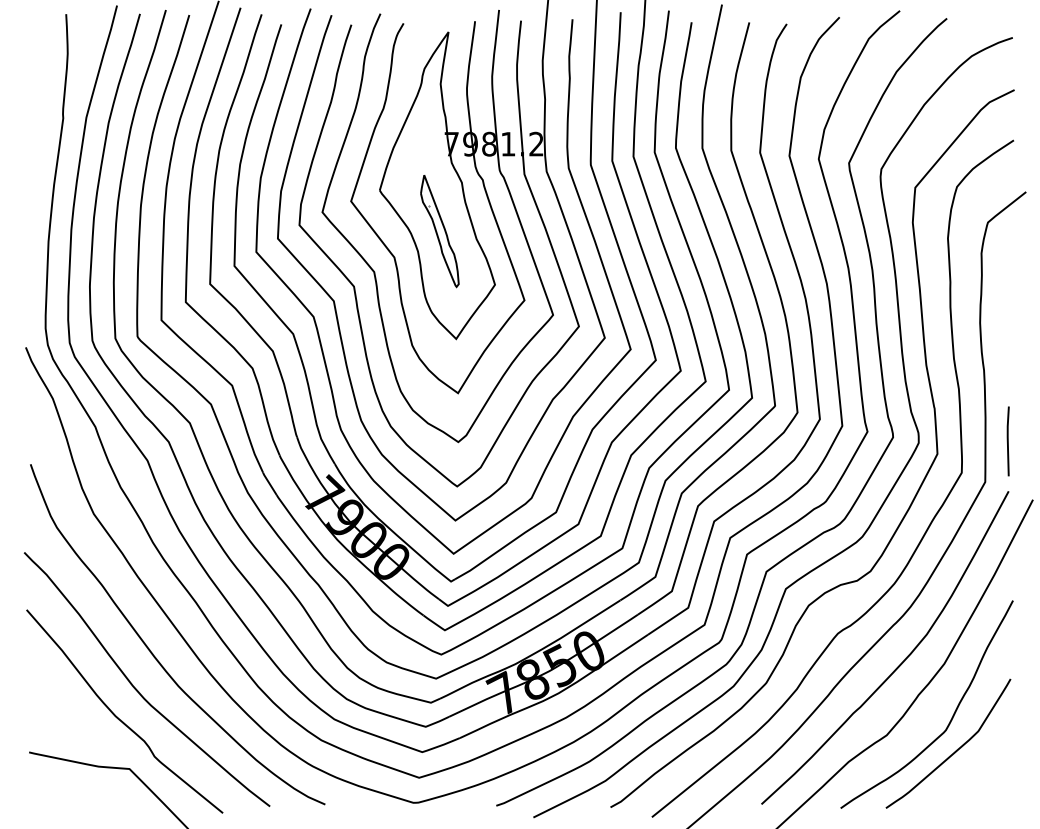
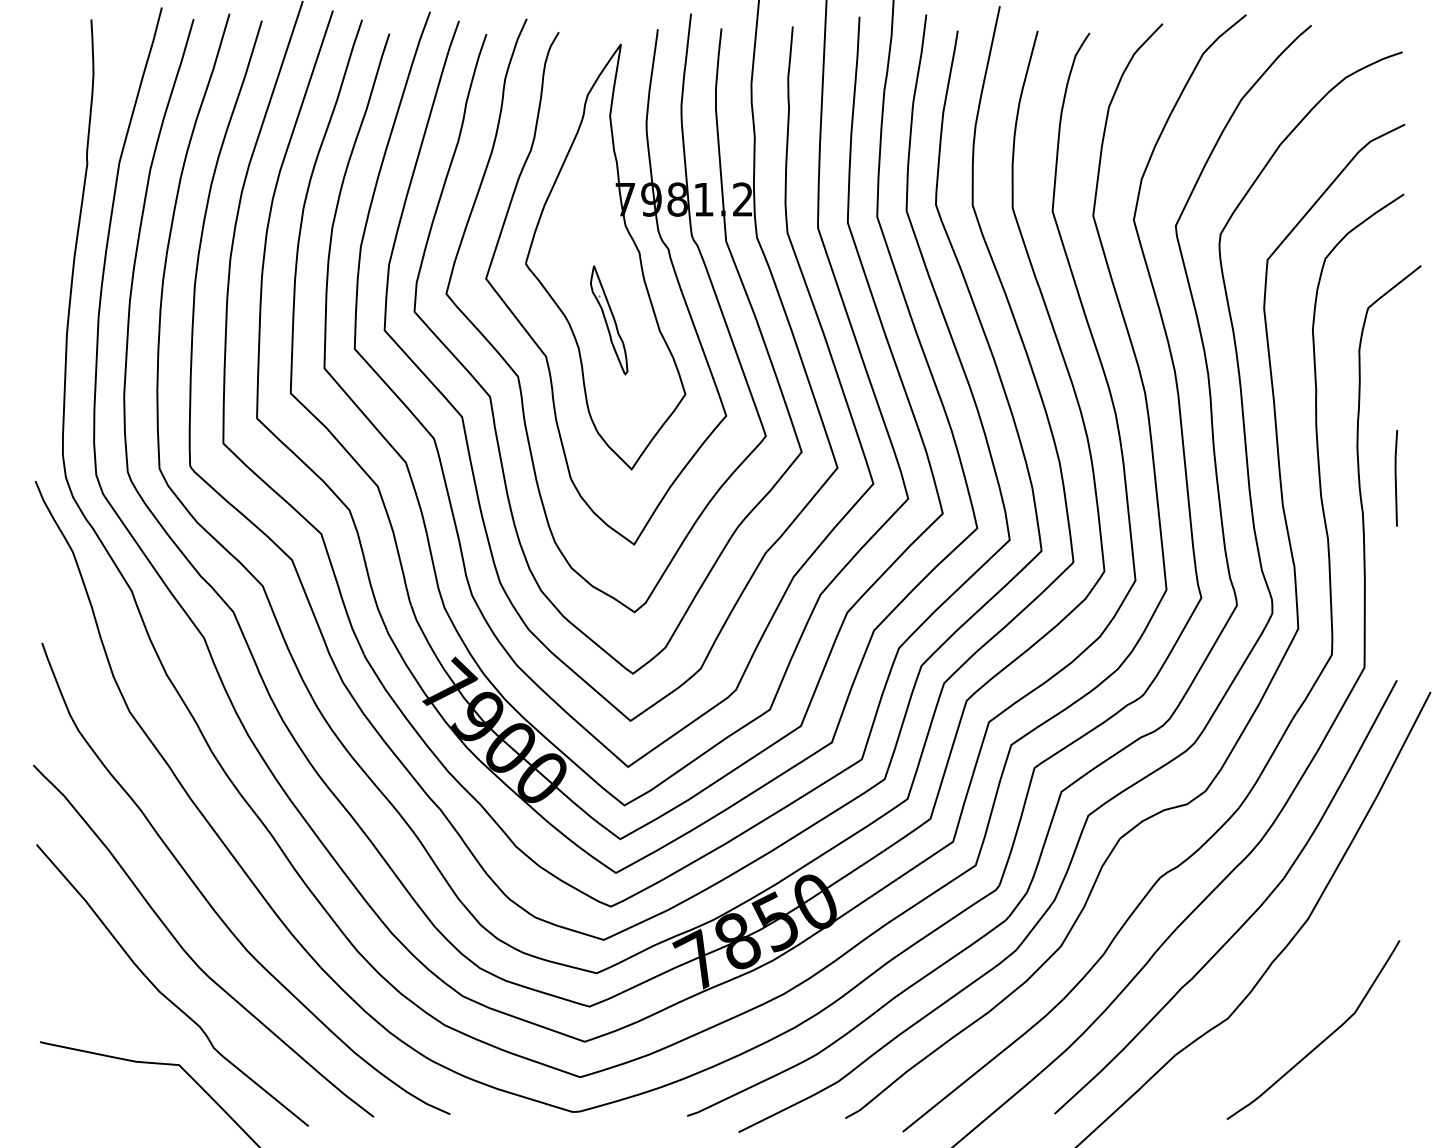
part: (440, 231) -> (609, 320), size x0.7
line: (1008, 441) -> (1396, 478), moved
curve: (953, 713) -> (1320, 988), removed

